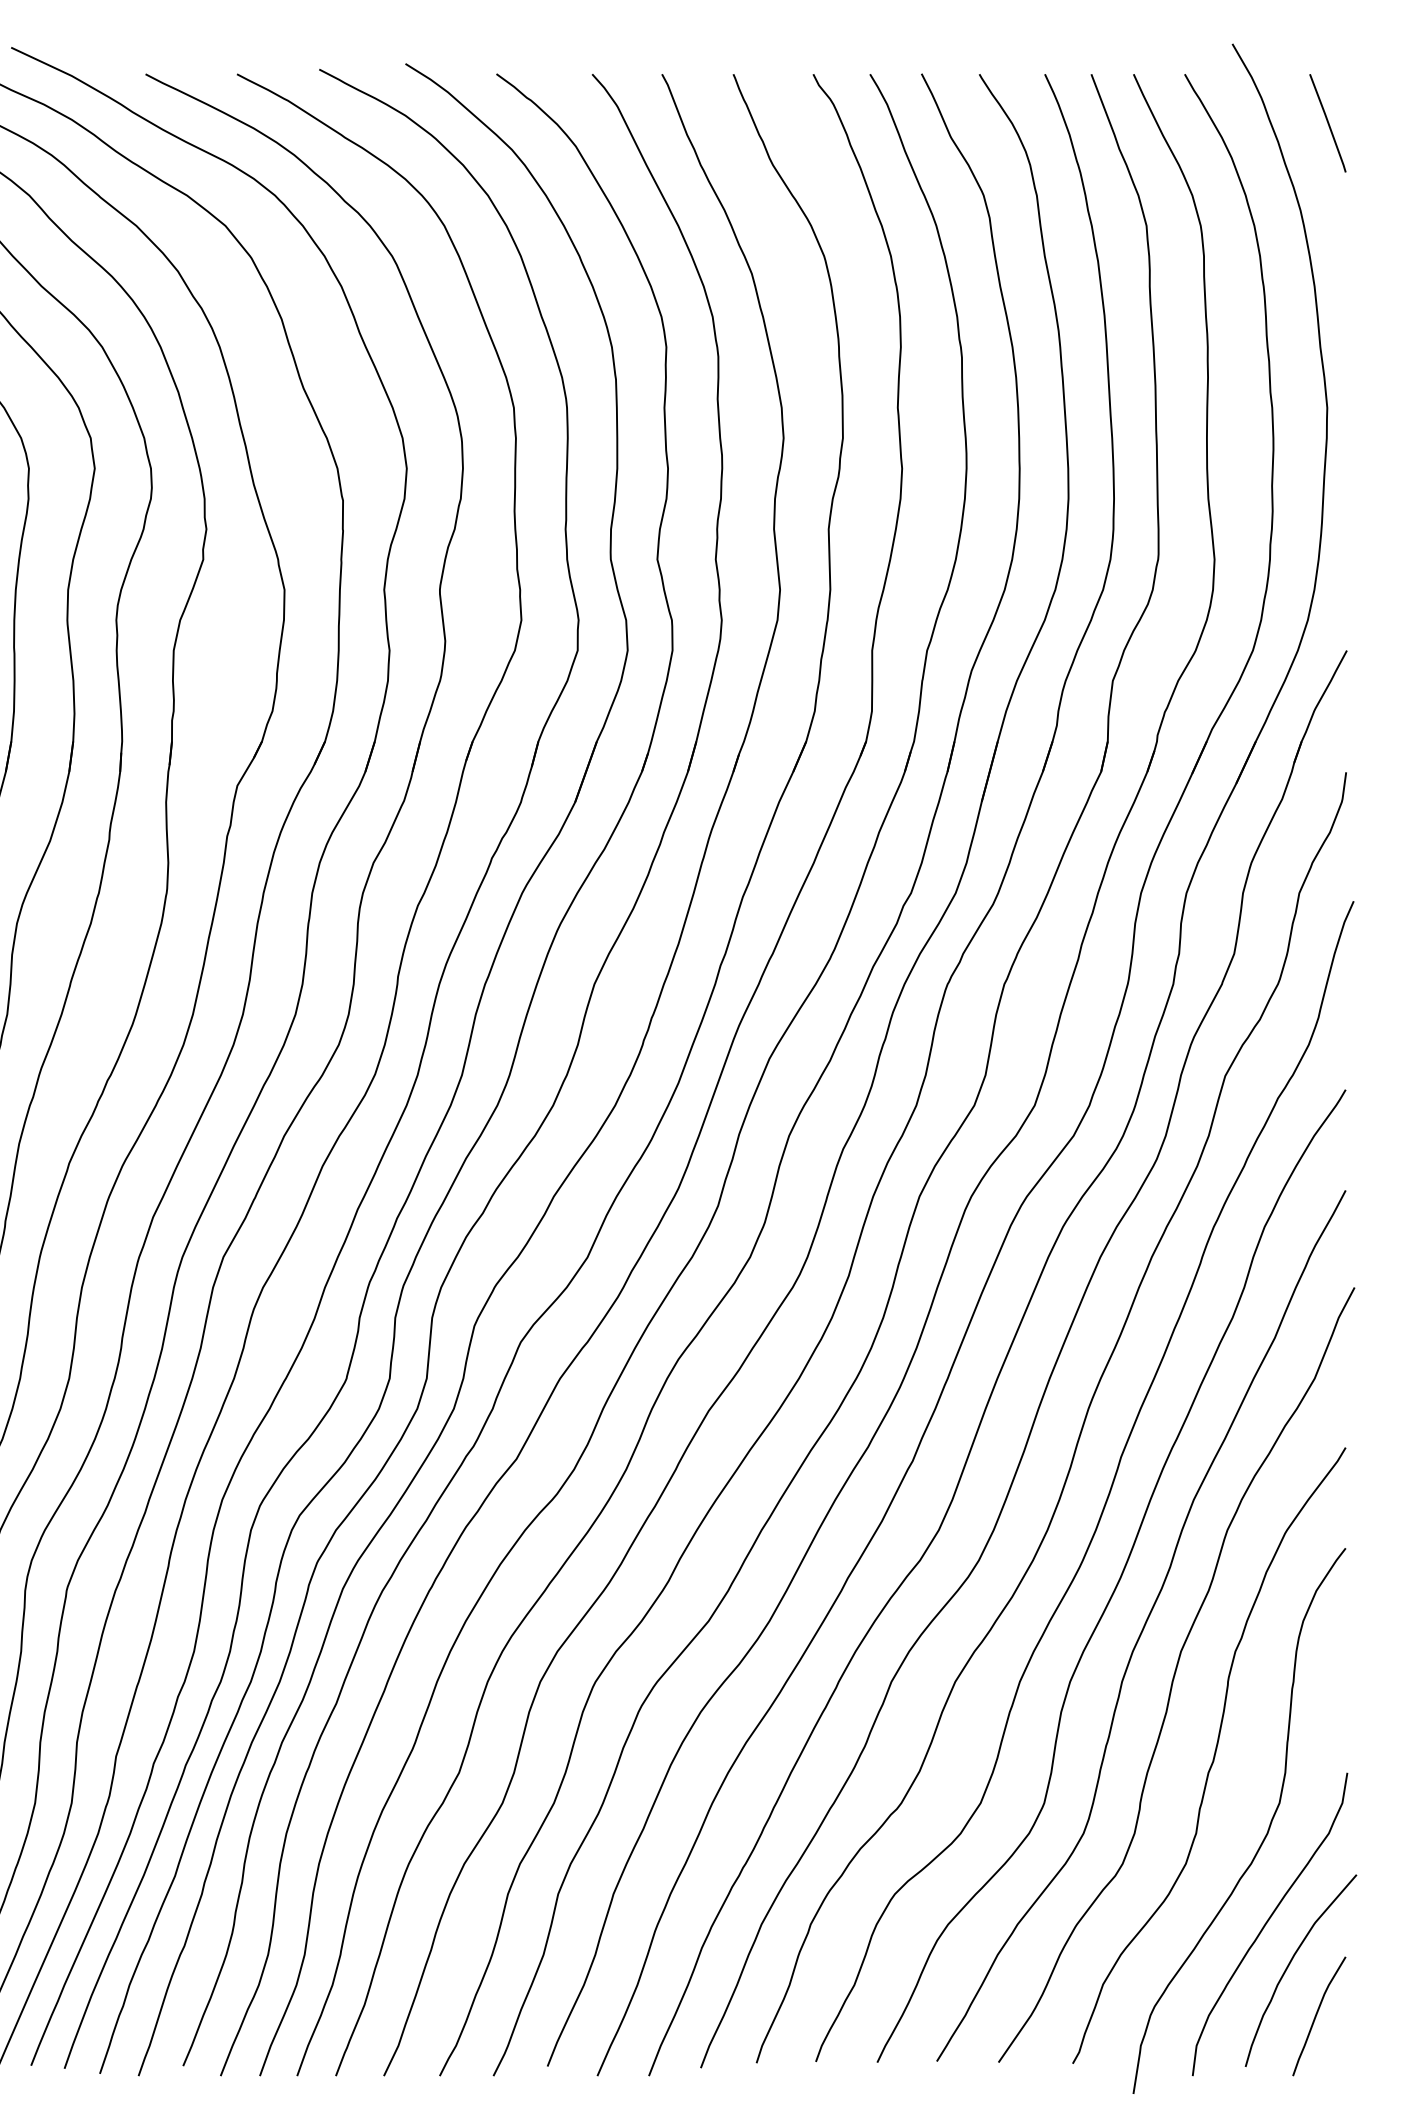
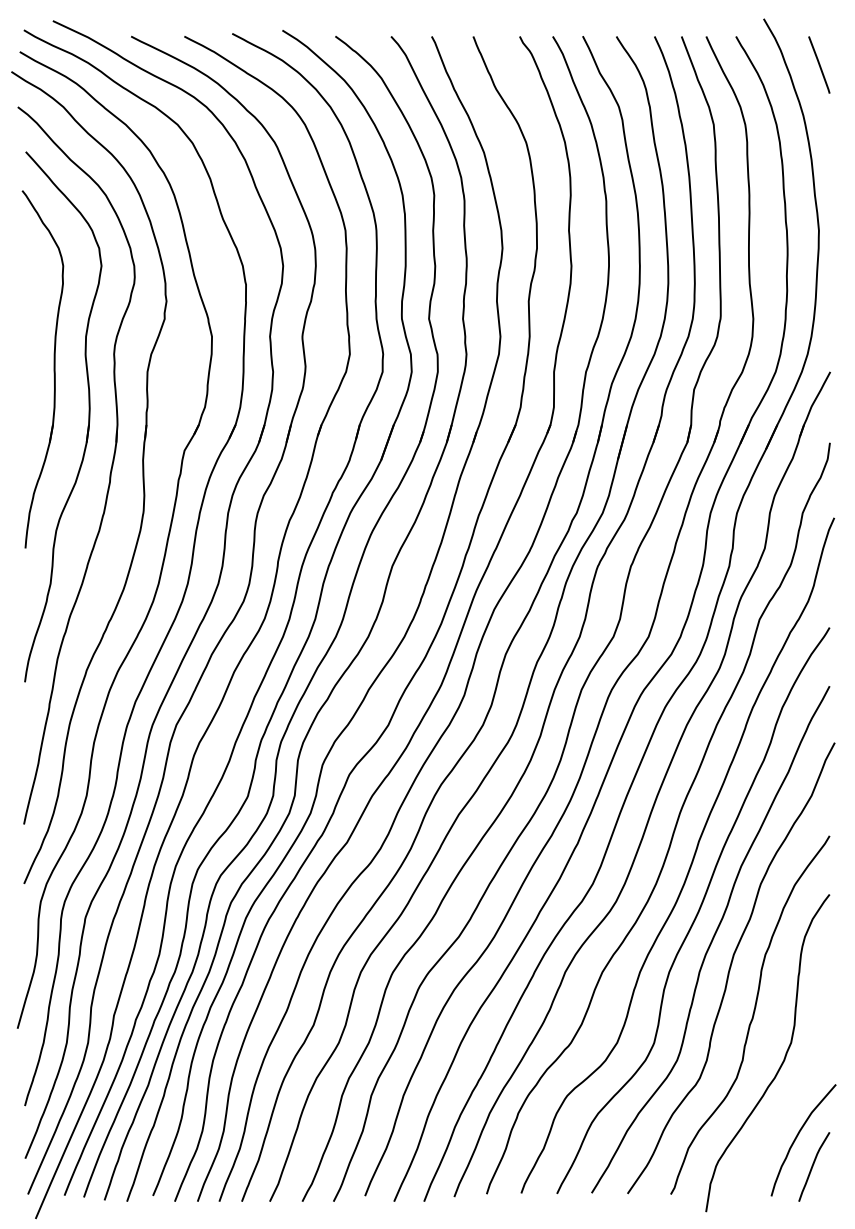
curve: (1268, 1924) -> (784, 1113), removed

